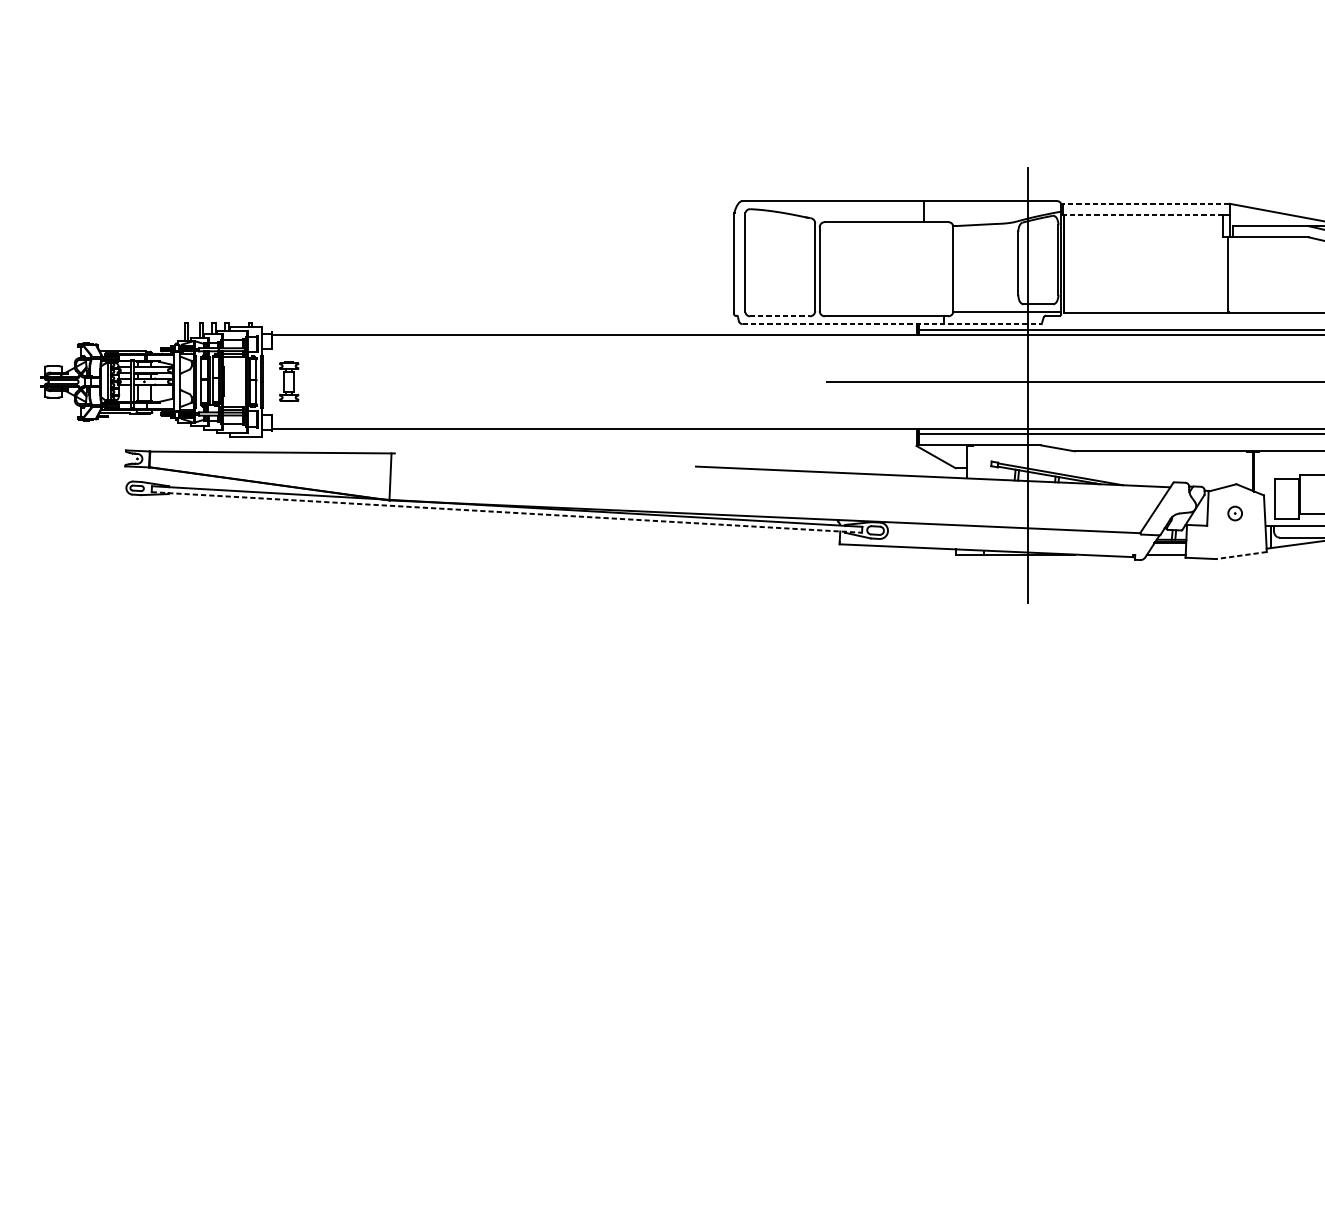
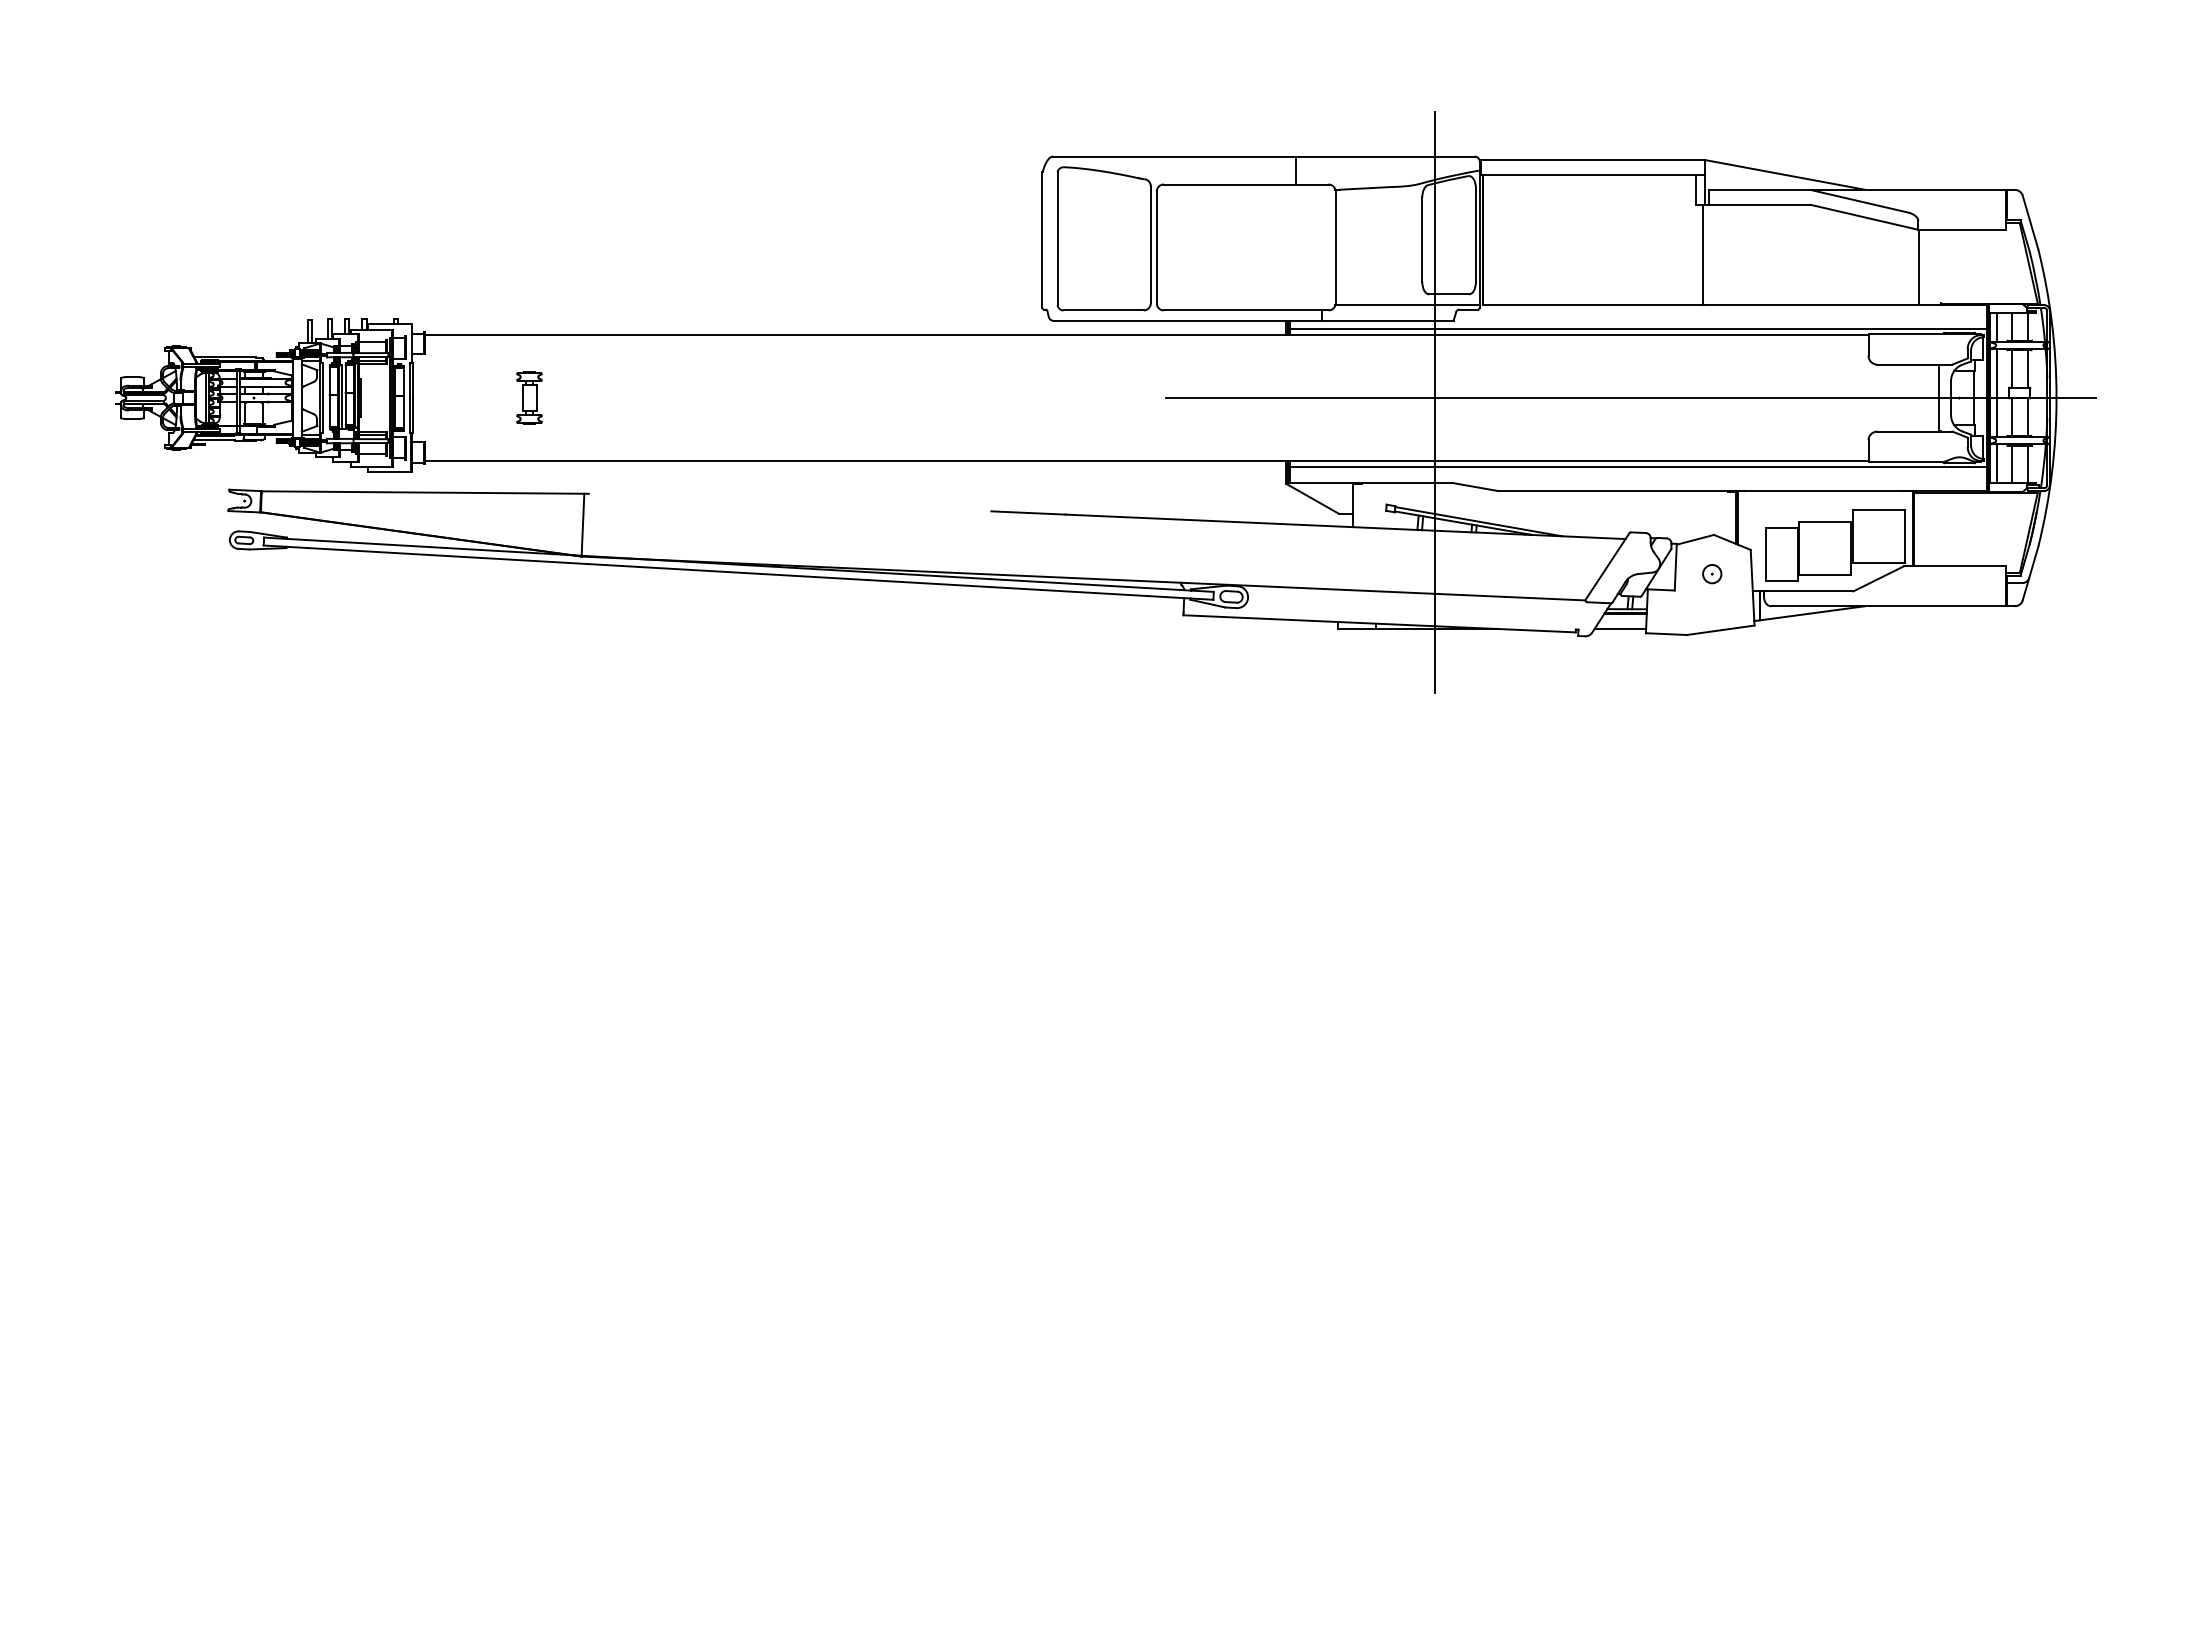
line: (1146, 204) -> (1593, 160), dashed -> solid
line: (1142, 214) -> (1588, 174), dashed -> solid
line: (780, 316) -> (1104, 310), dashed -> solid
line: (892, 323) -> (1253, 320), dashed -> solid
part: (289, 381) -> (529, 397), moved
line: (506, 512) -> (738, 572), dashed -> solid
line: (1241, 555) -> (1720, 630), dashed -> solid

